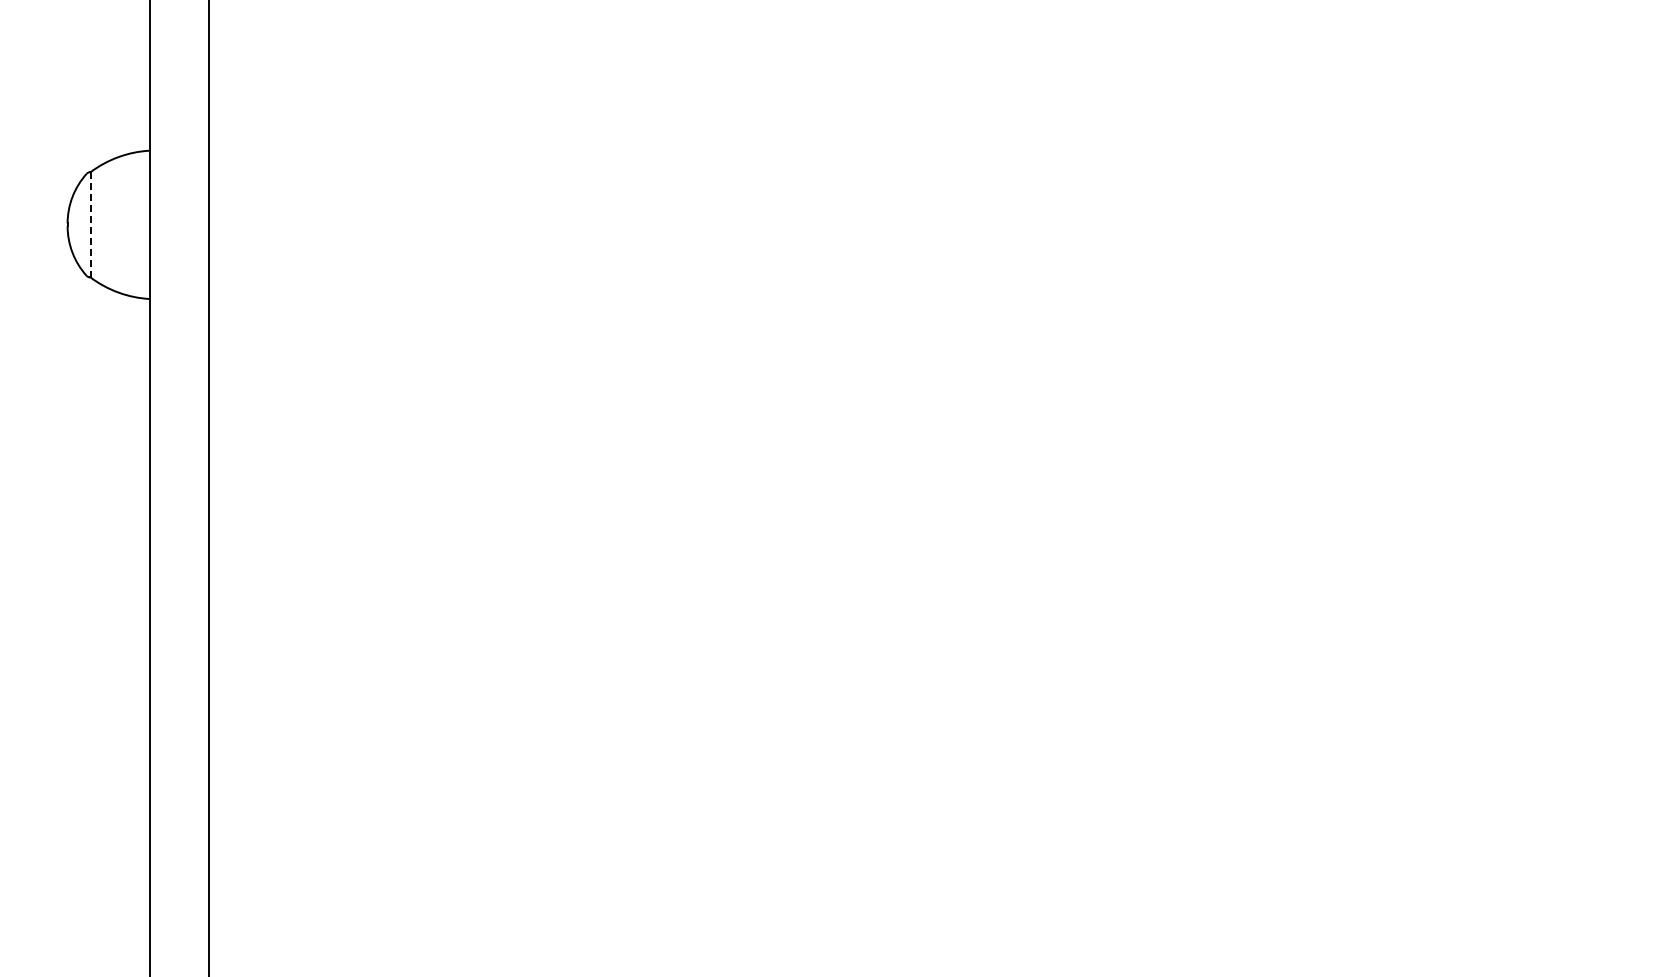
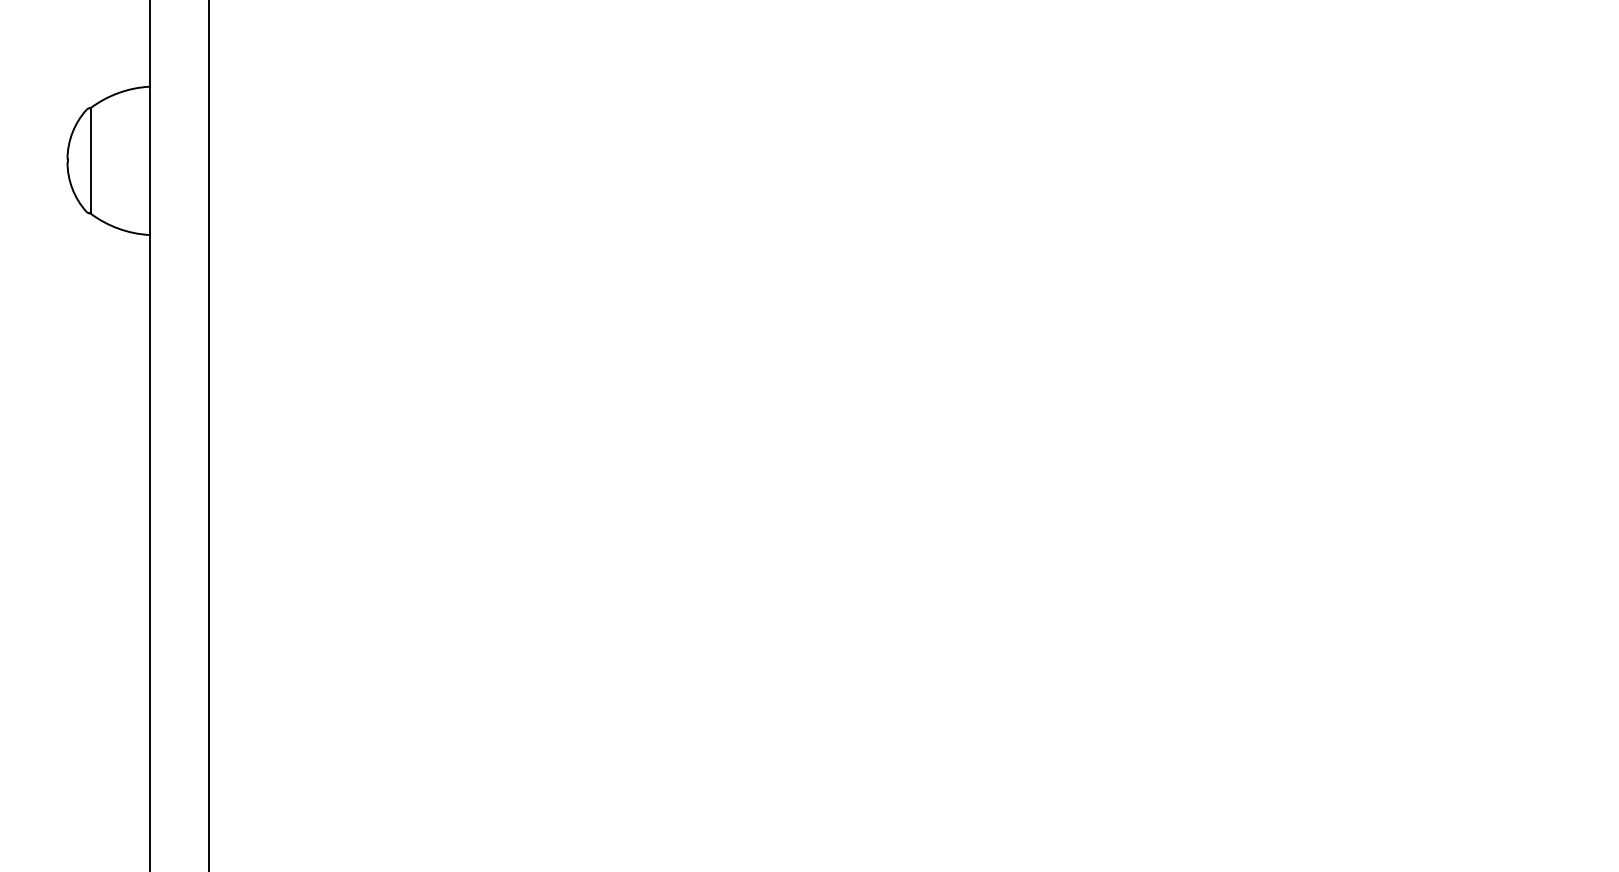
line: (90, 224) -> (90, 160), dashed -> solid

